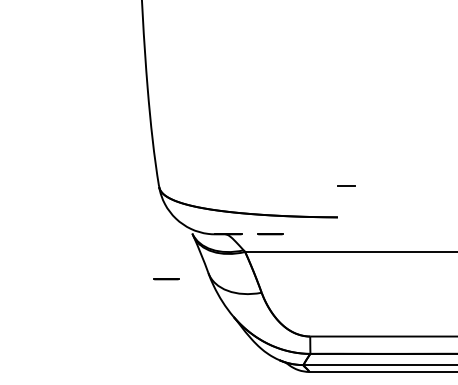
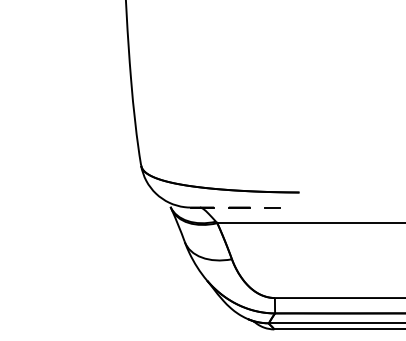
line: (346, 185) -> (272, 206), moved
line: (166, 279) -> (147, 247), removed

